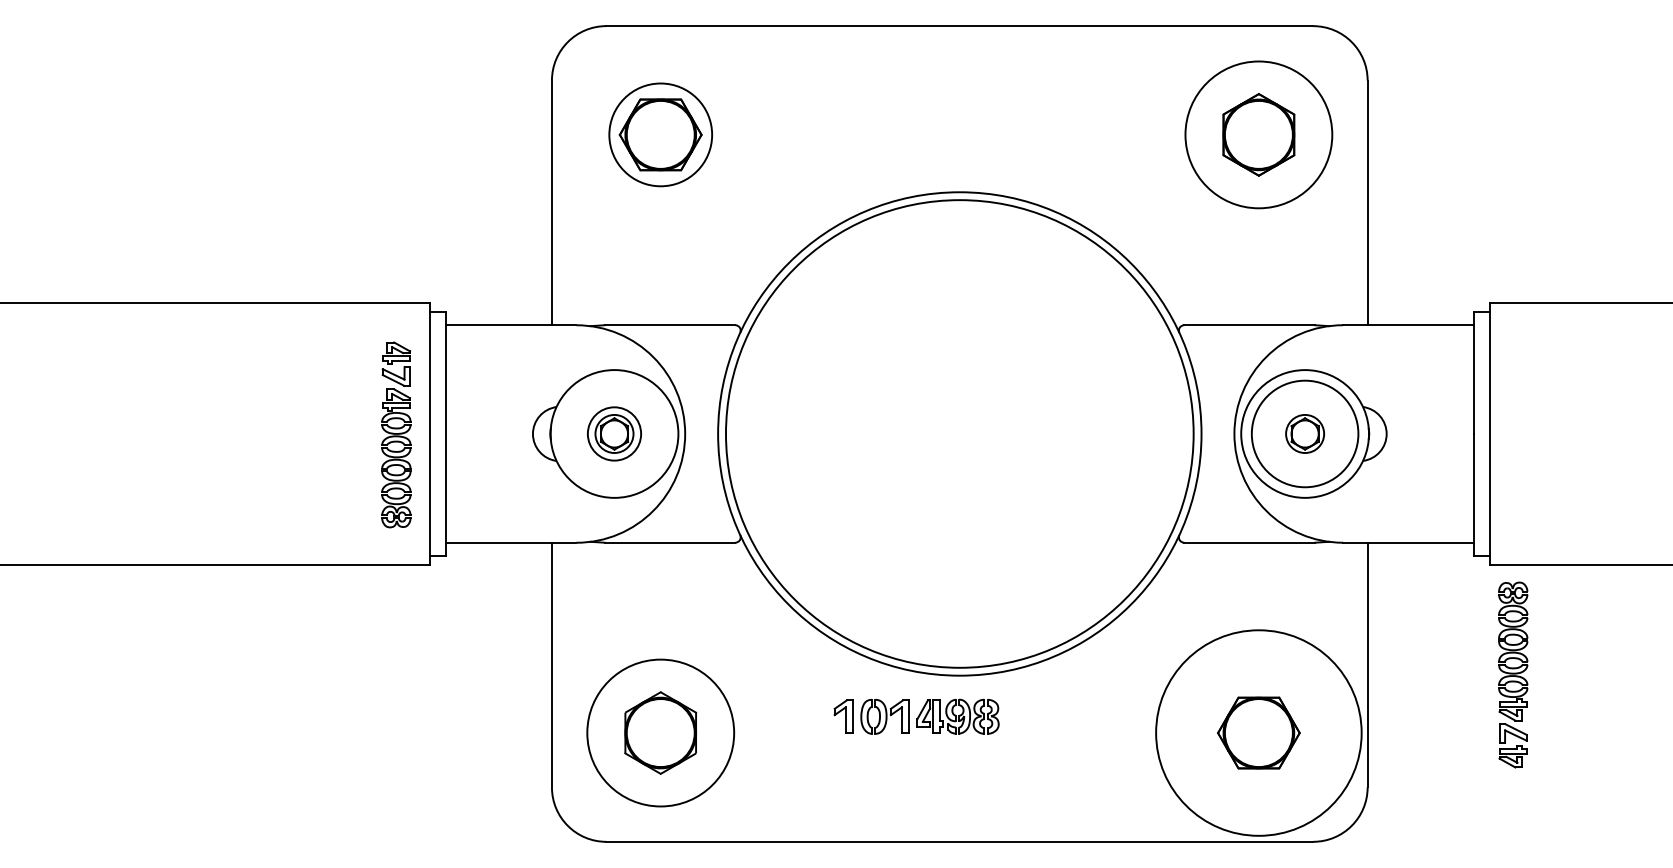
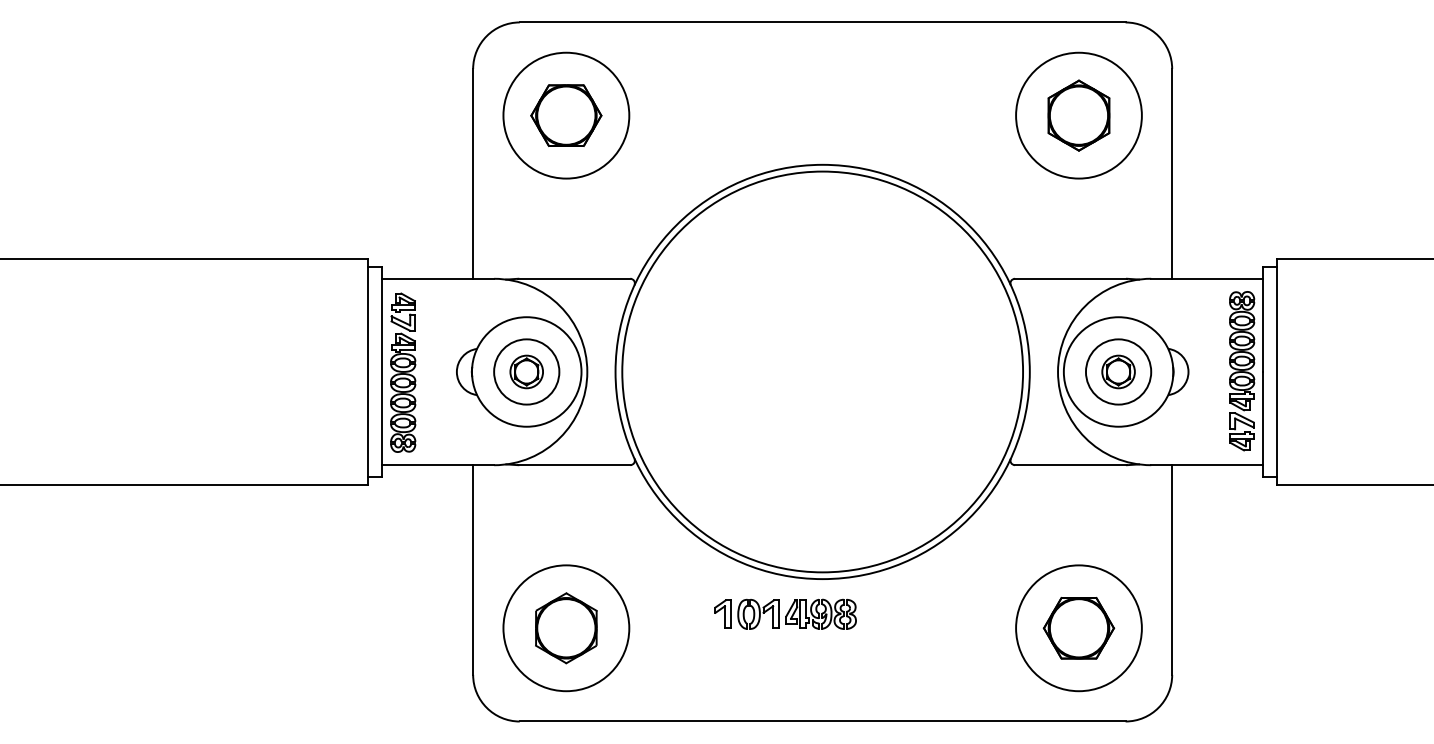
circle: (660, 134) -> (566, 115), size x1.43
circle: (614, 433) -> (526, 371), size x1.43
circle: (1305, 433) -> (1118, 371), size x0.71
part: (396, 434) -> (403, 372), moved
part: (1513, 674) -> (1242, 370), moved
circle: (1258, 732) -> (1078, 627), size x0.71

